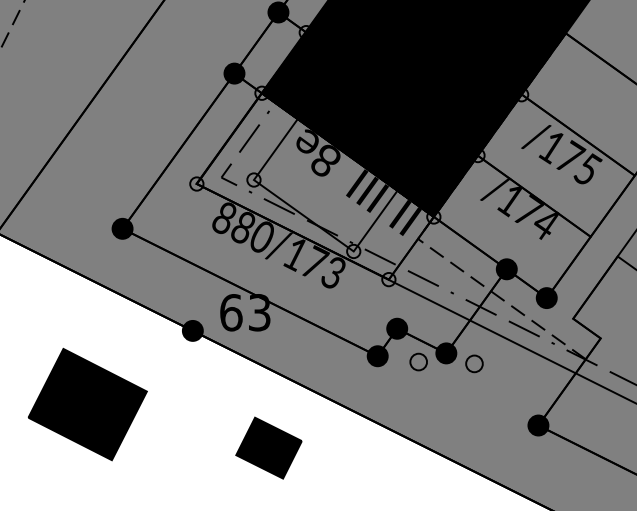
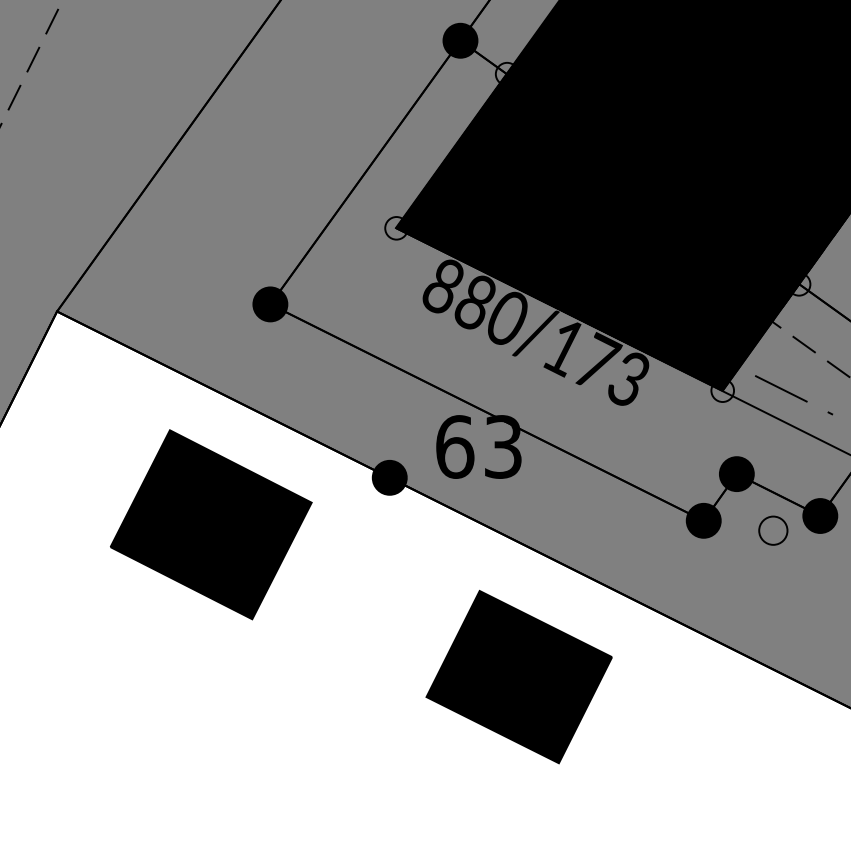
fill: (314, 186) -> (596, 232), added
part: (87, 404) -> (210, 524), moved
part: (268, 447) -> (518, 675), size x1.67

